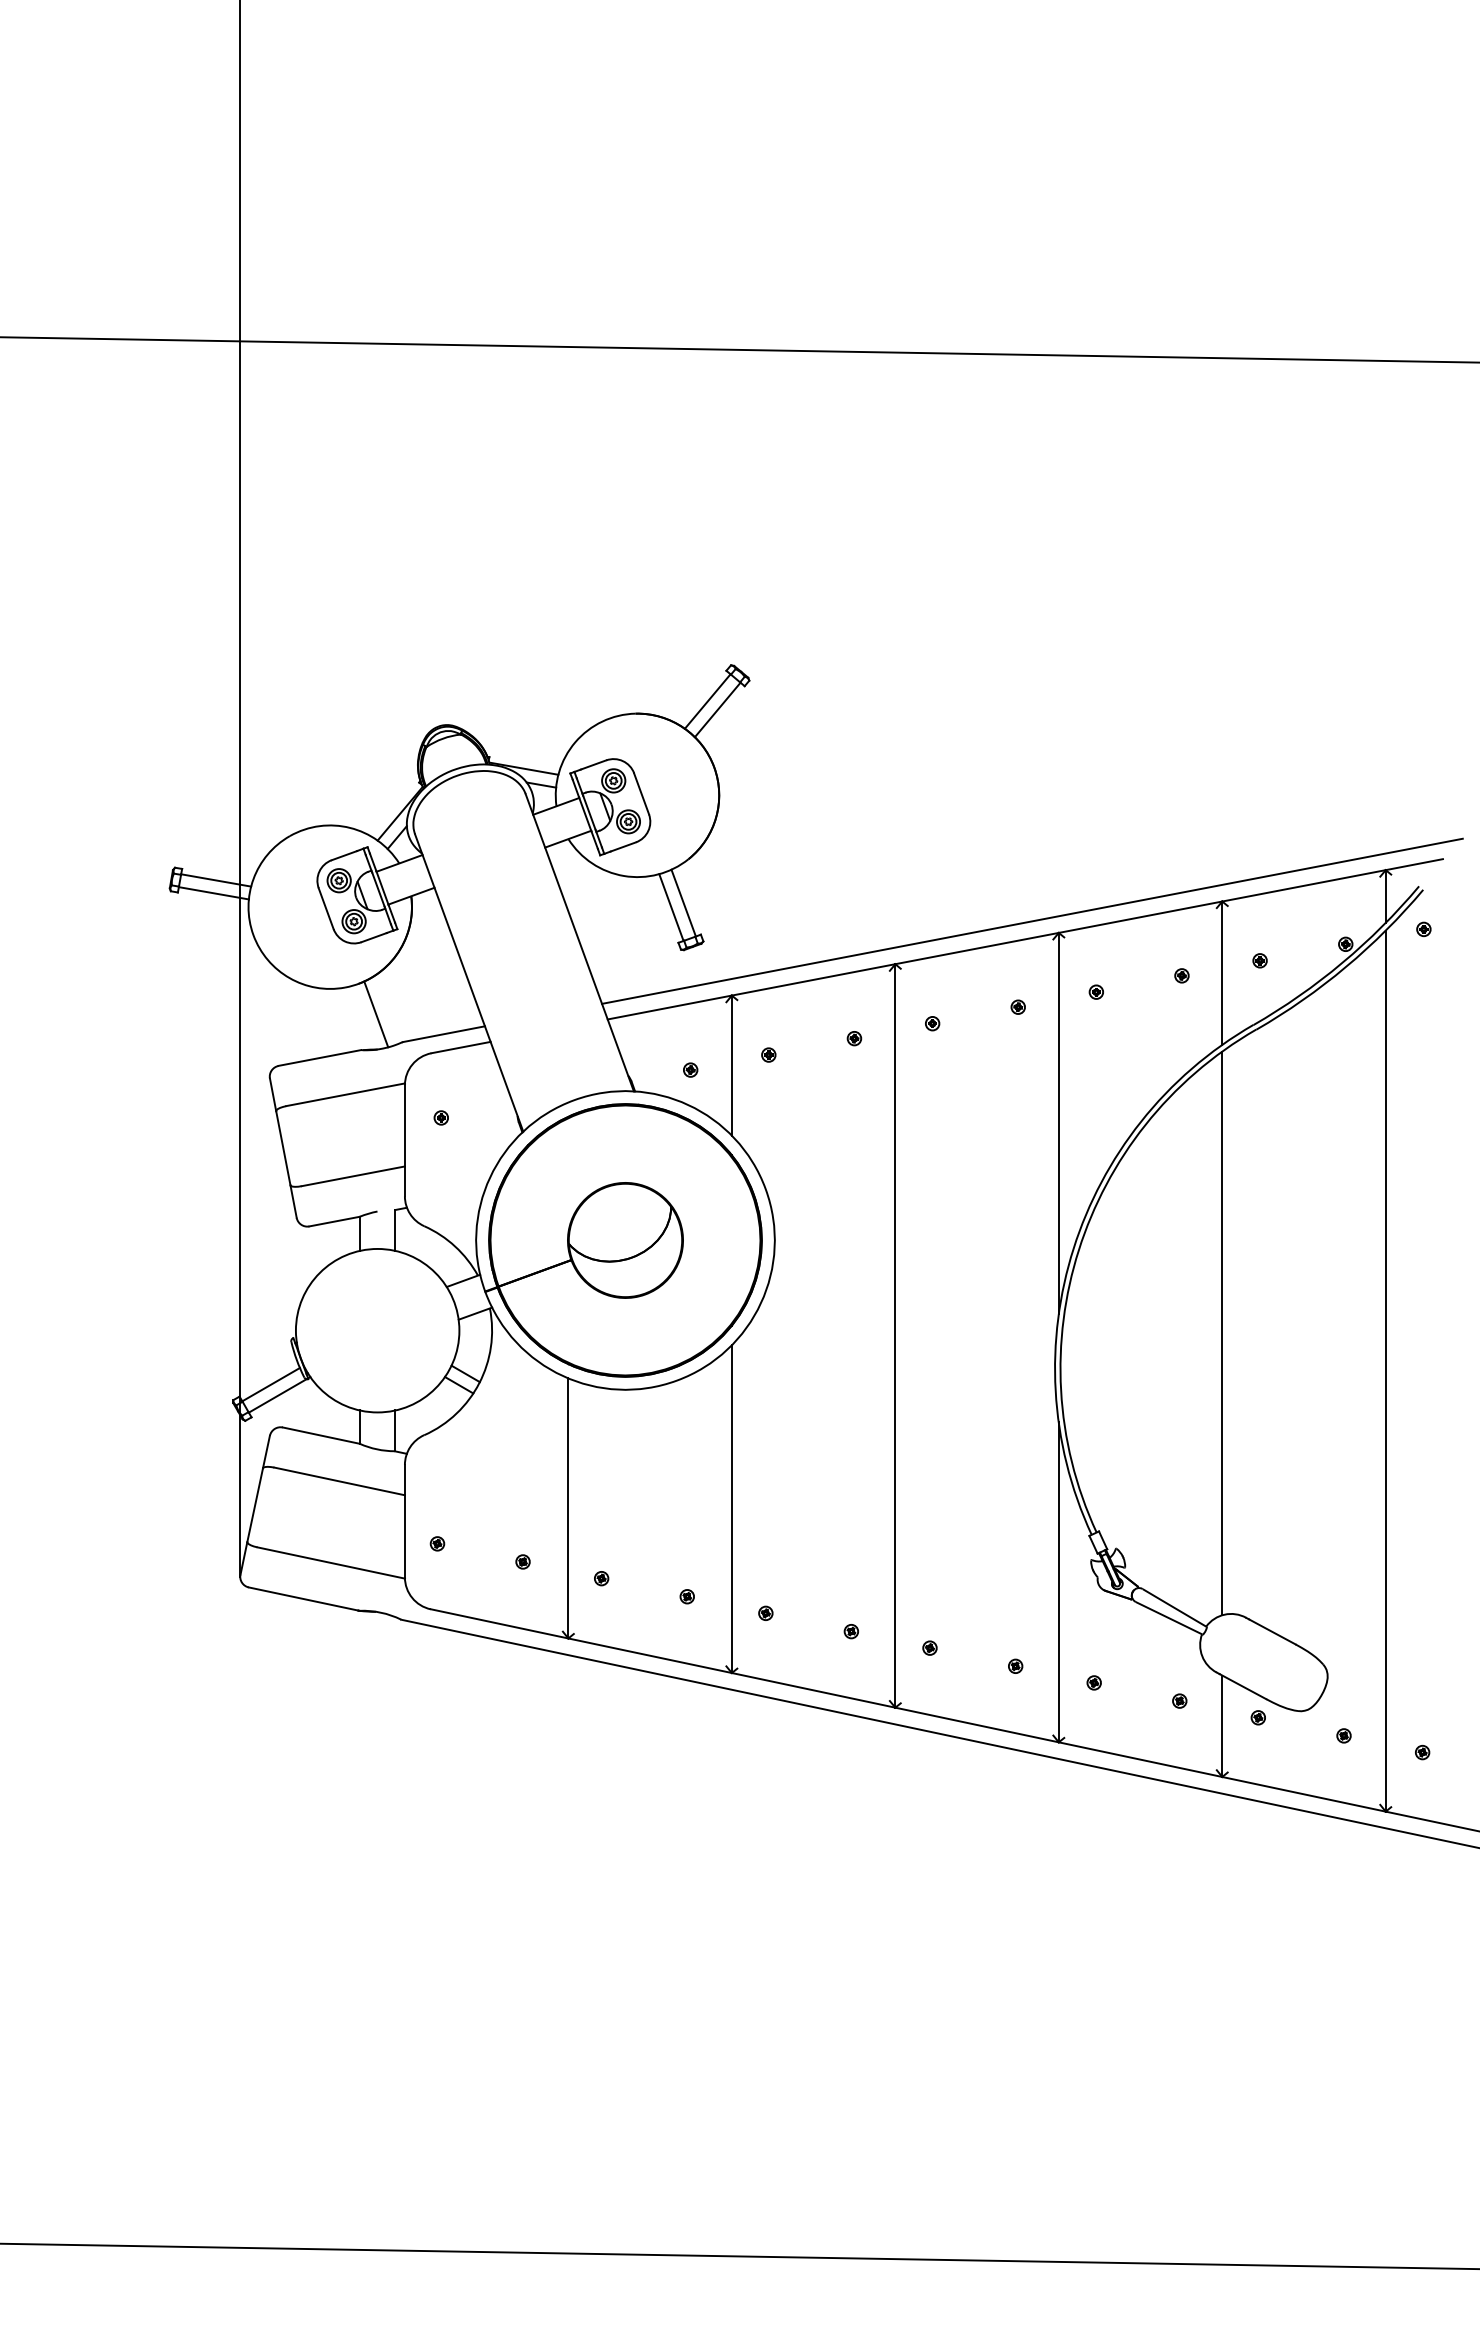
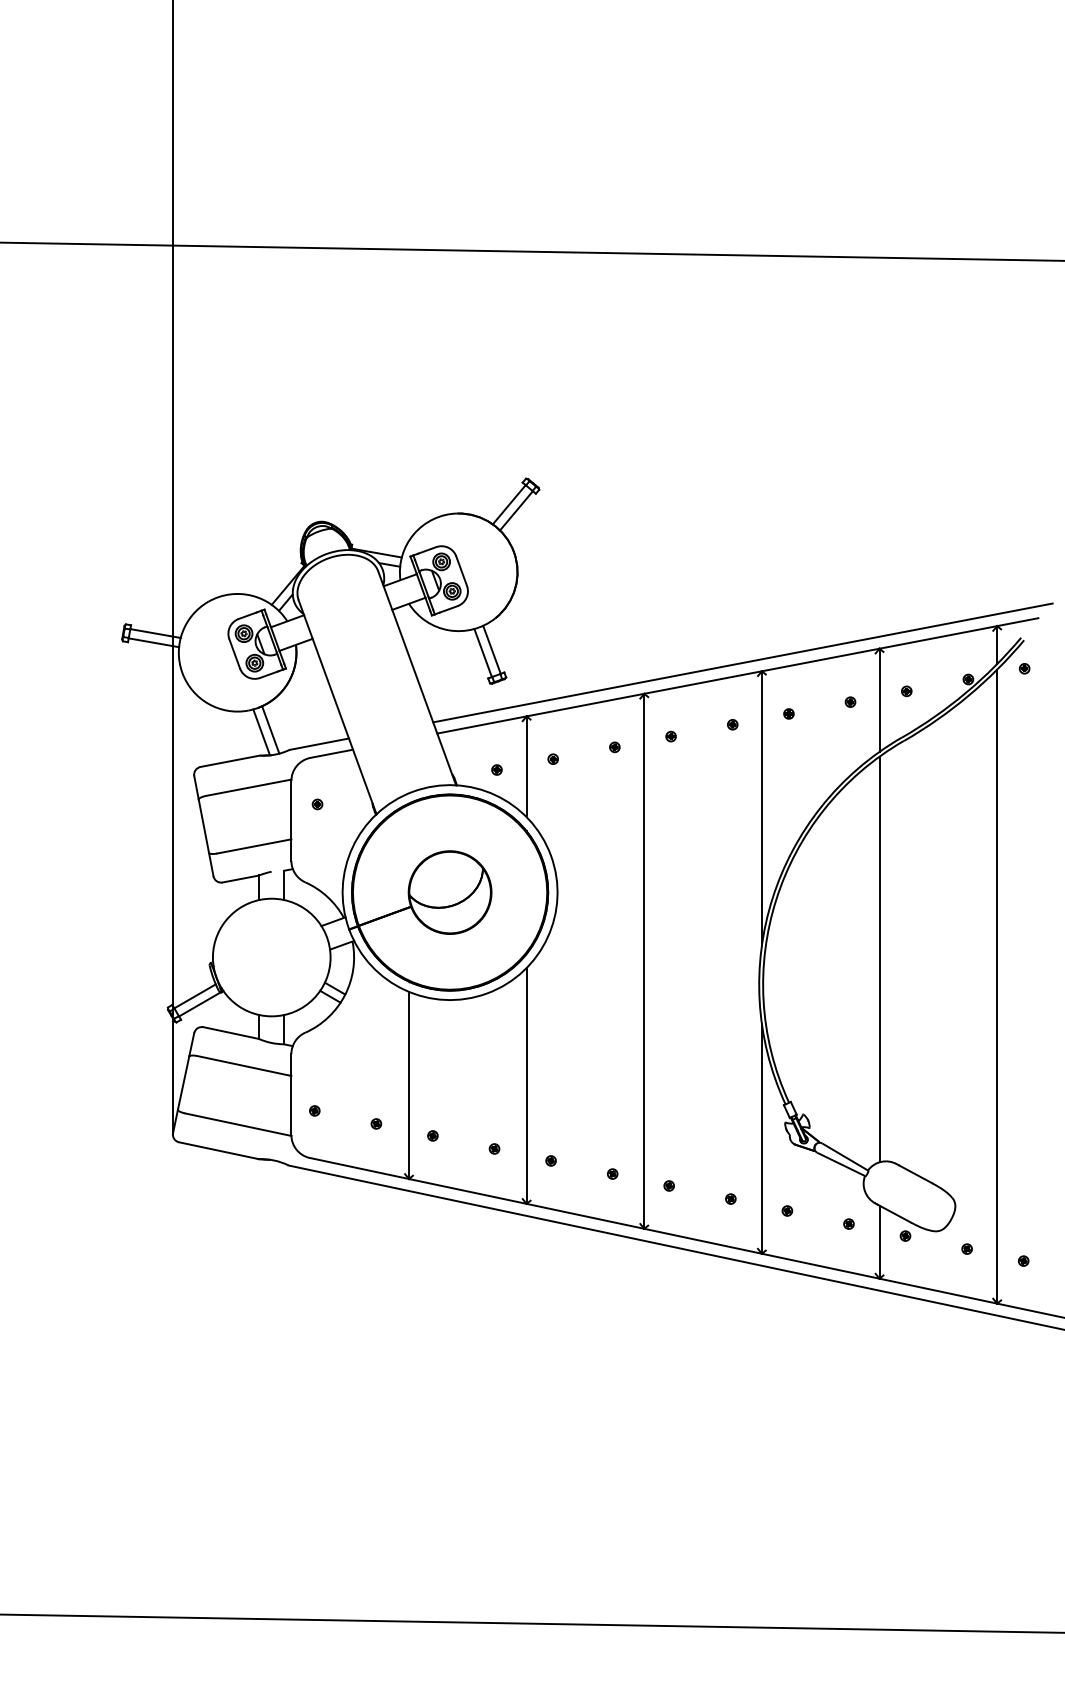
line: (363, 1017) -> (261, 732), added

